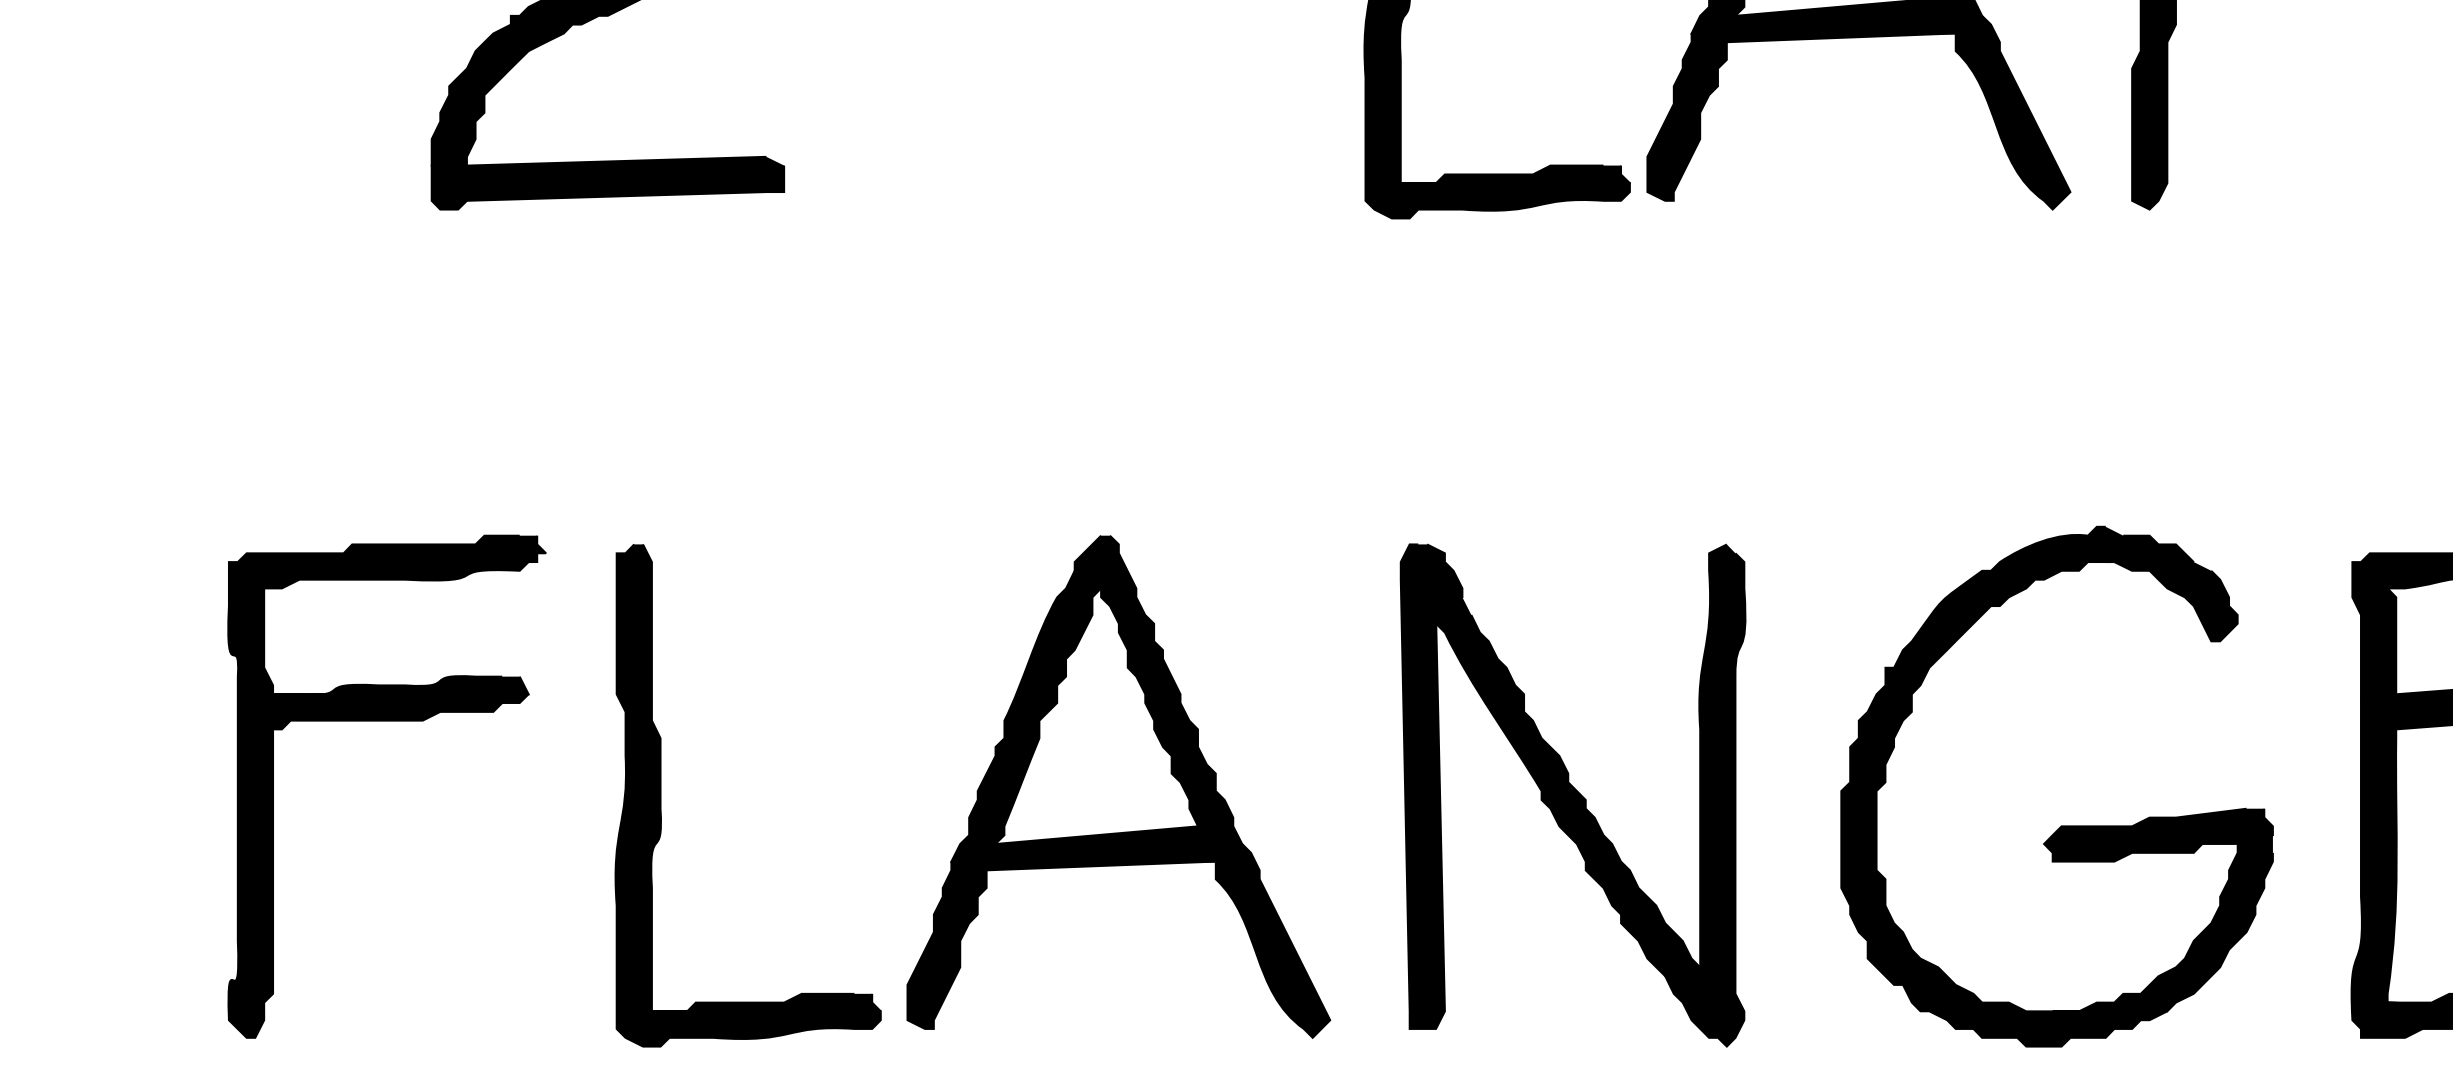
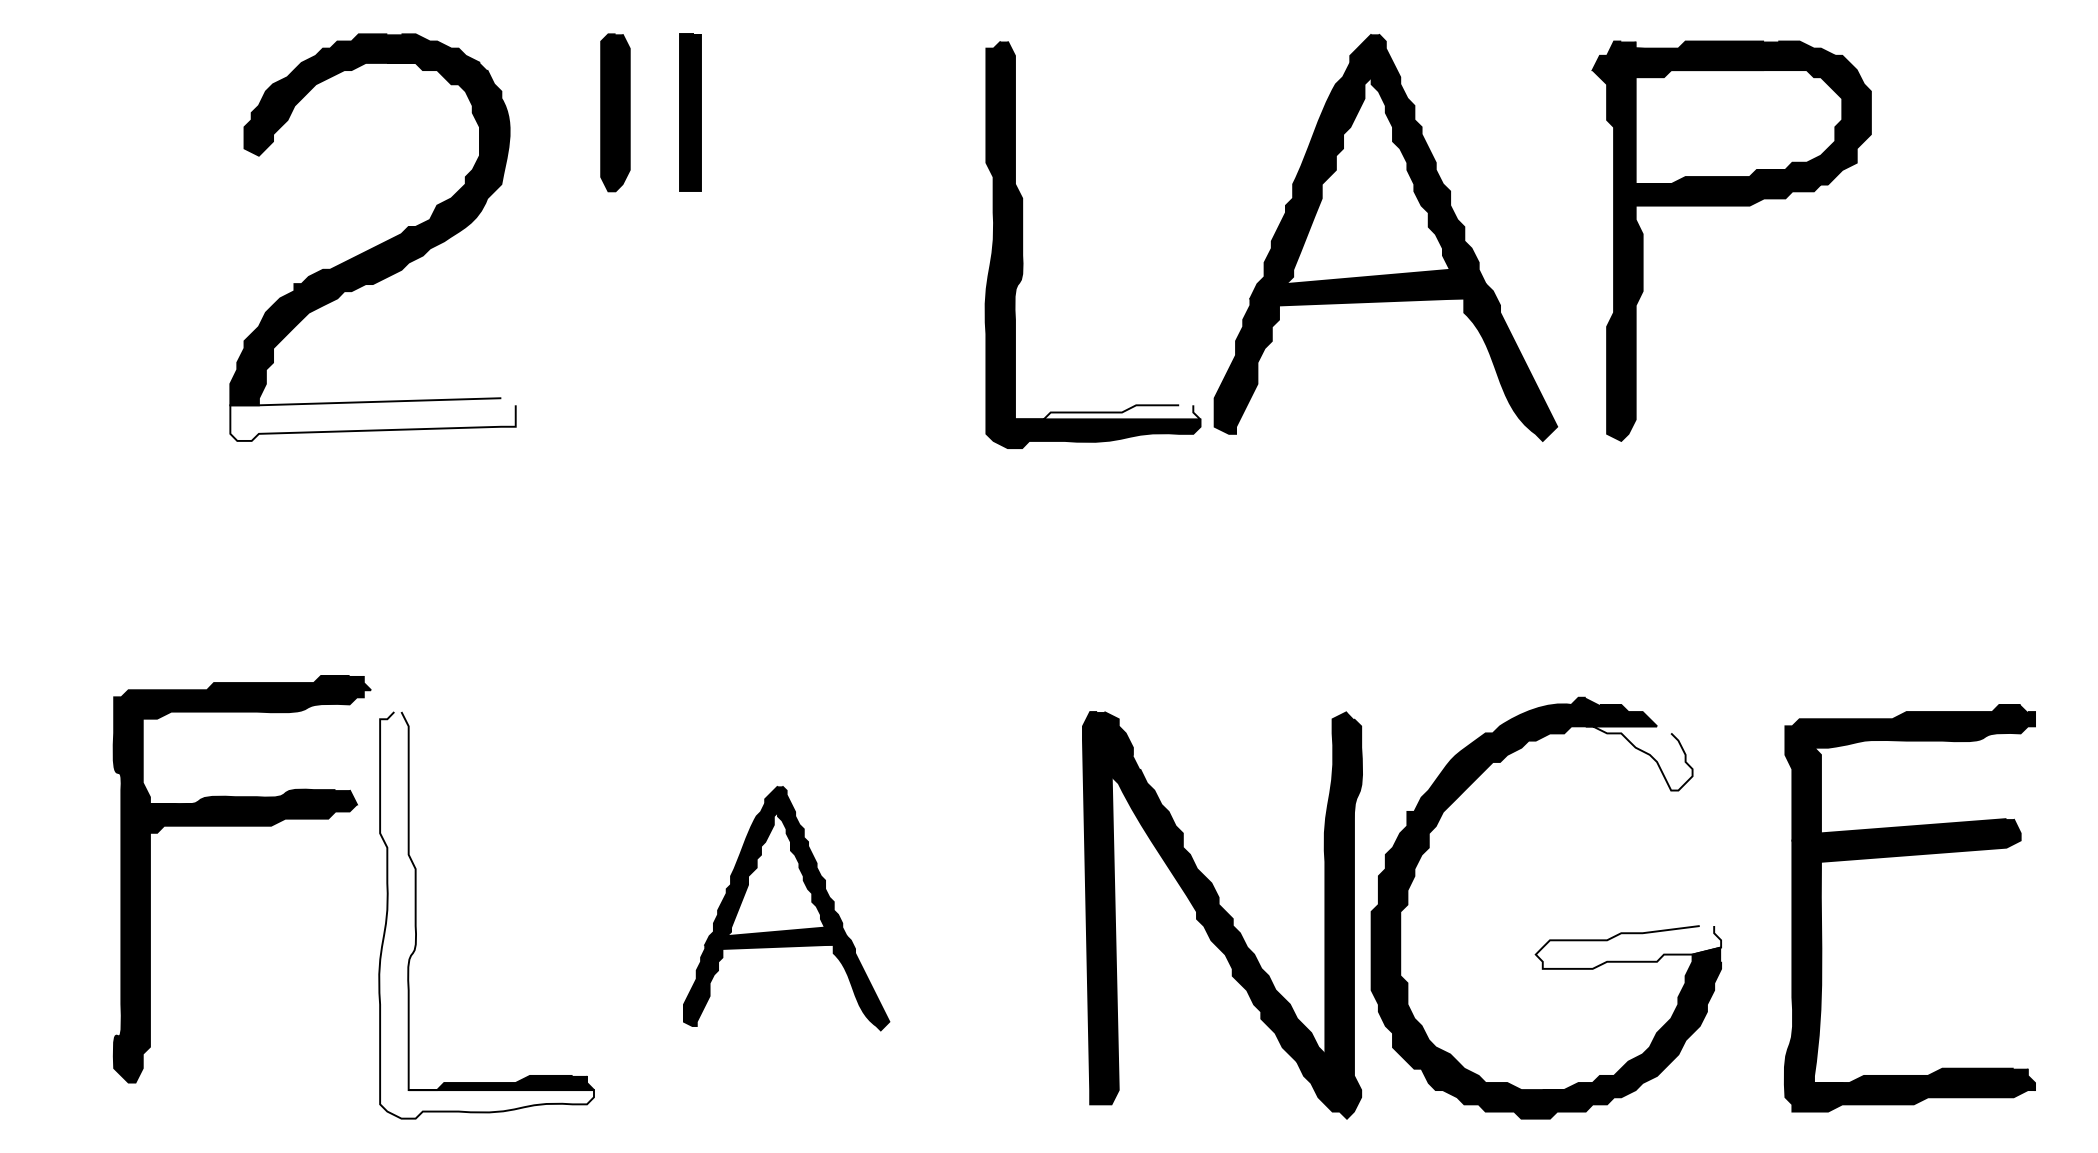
fill: (1515, 174) -> (1107, 412), removed
fill: (607, 183) -> (372, 419), removed
fill: (2170, 601) -> (1638, 758), removed
part: (386, 721) -> (241, 826), moved
part: (1118, 787) -> (786, 908), size x0.6
fill: (748, 795) -> (486, 915), removed
part: (1573, 795) -> (1222, 915), moved
fill: (2158, 835) -> (1628, 947), removed

